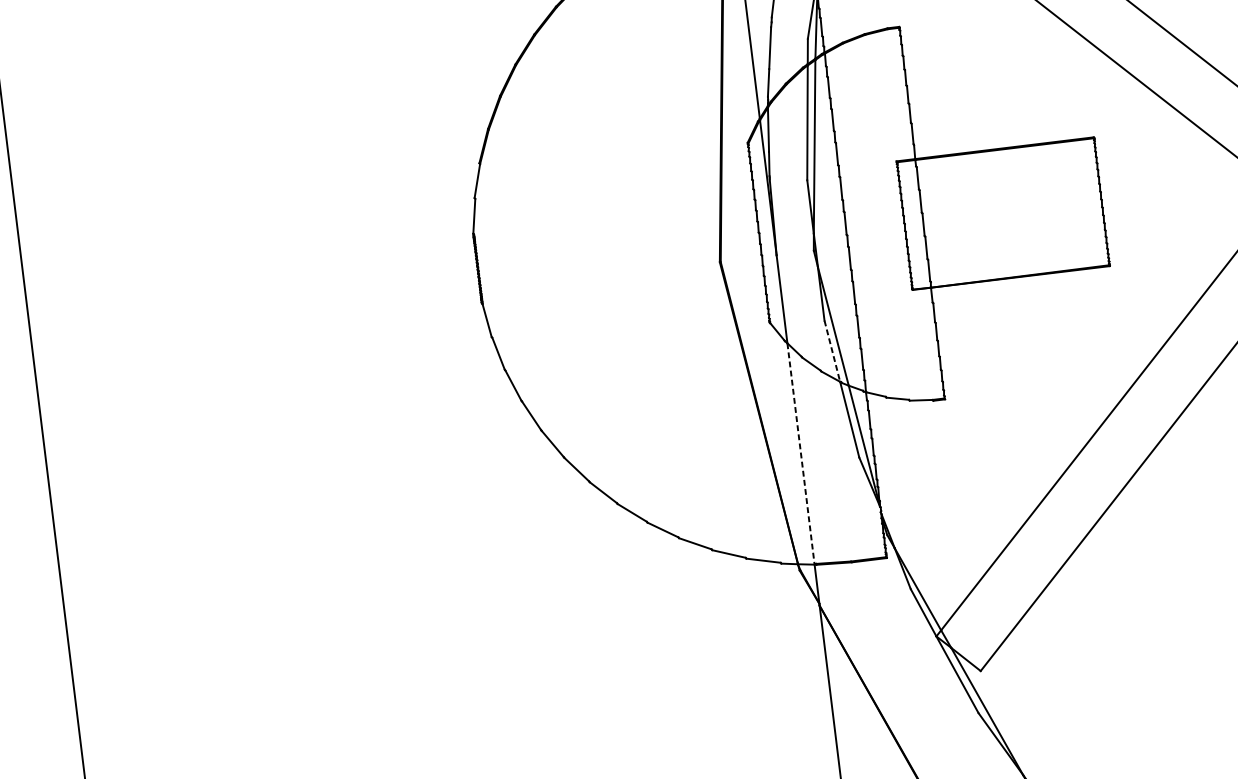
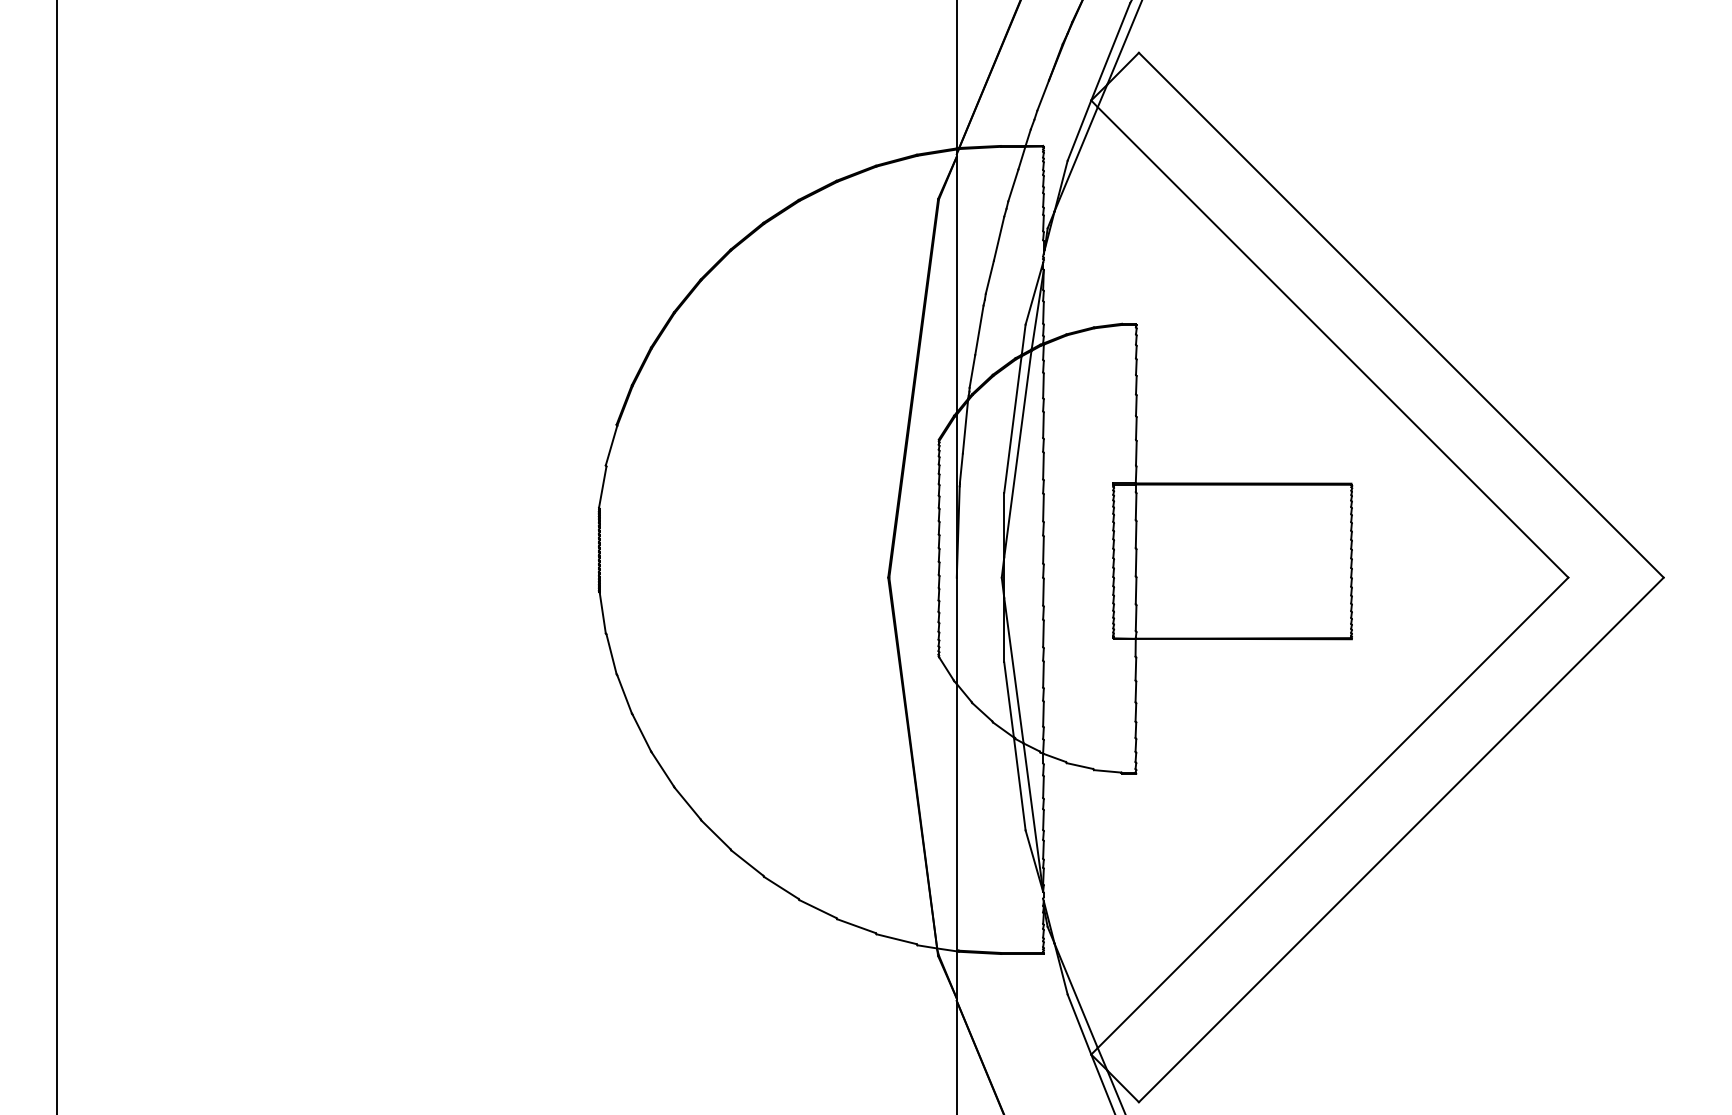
line: (832, 350) -> (1009, 699), dashed -> solid
line: (800, 453) -> (956, 817), dashed -> solid

